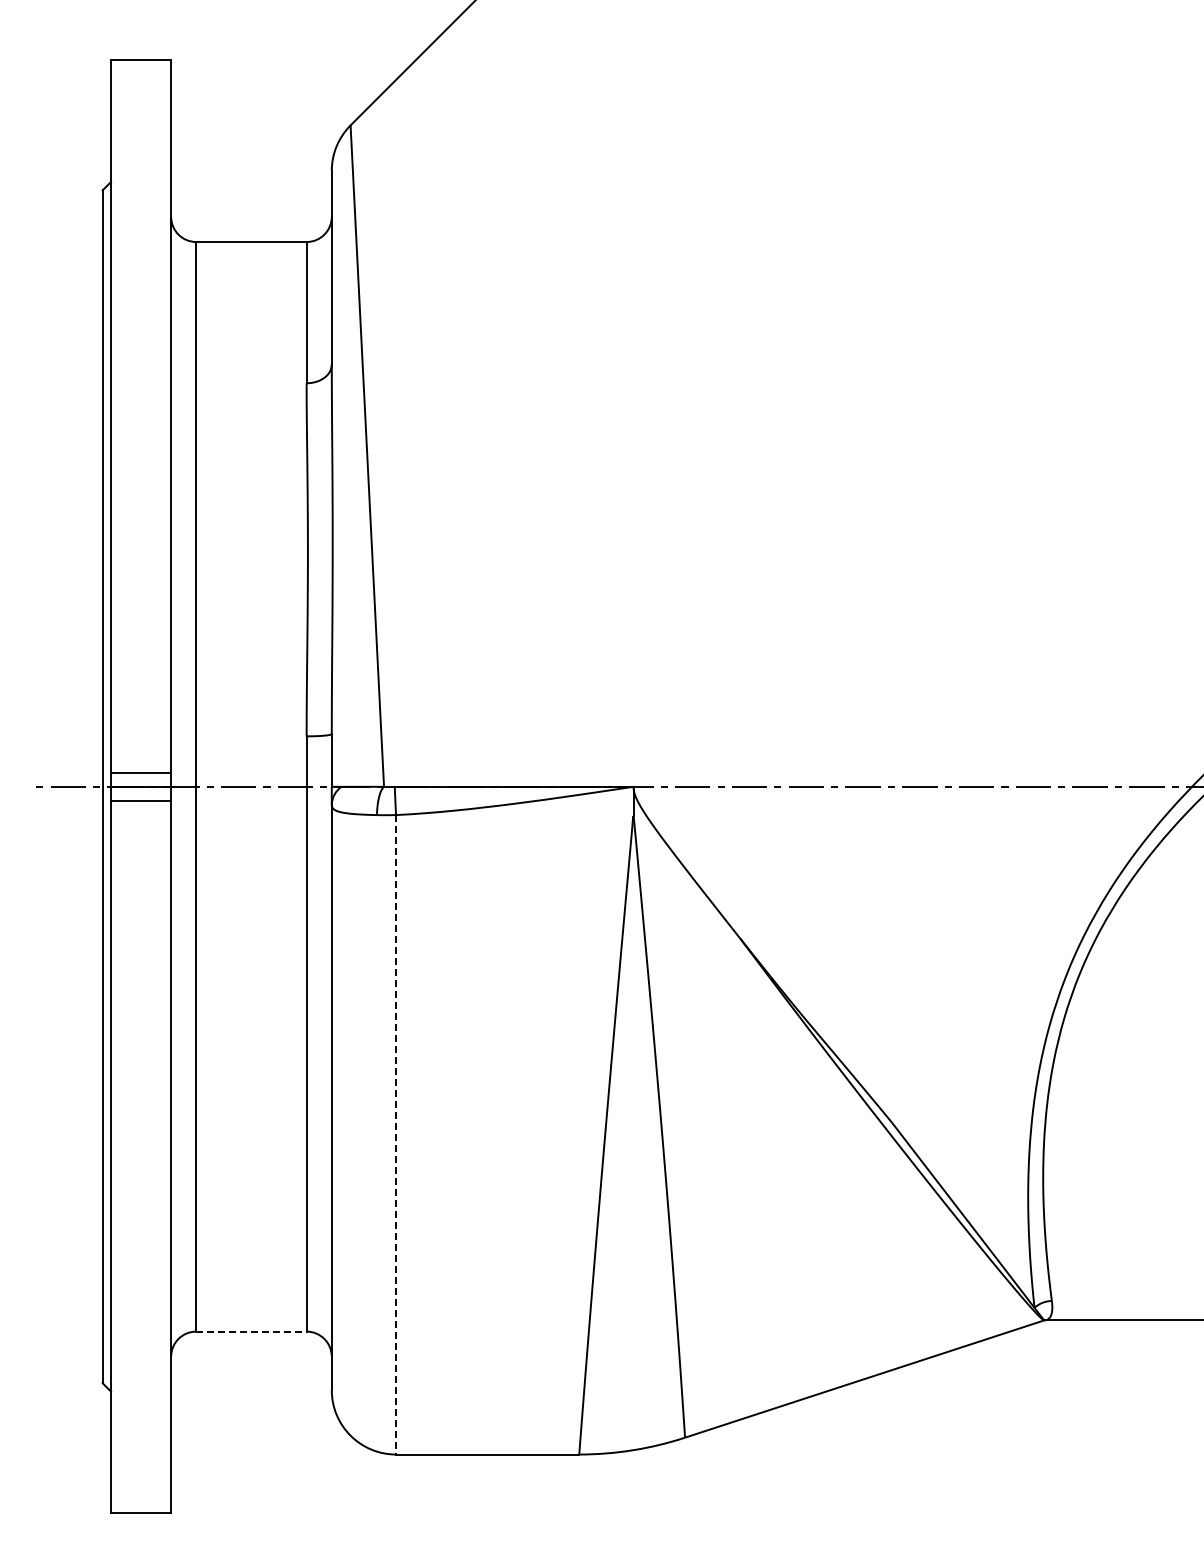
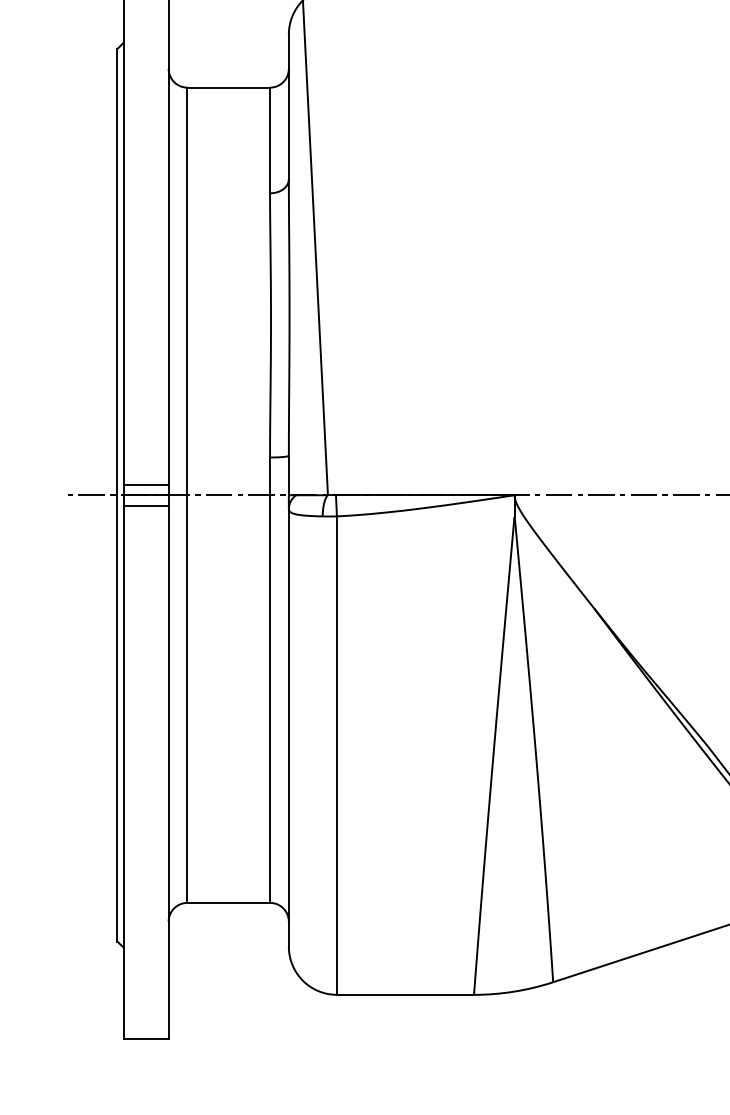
line: (396, 1134) -> (337, 755), dashed -> solid
line: (251, 1331) -> (228, 902), dashed -> solid

